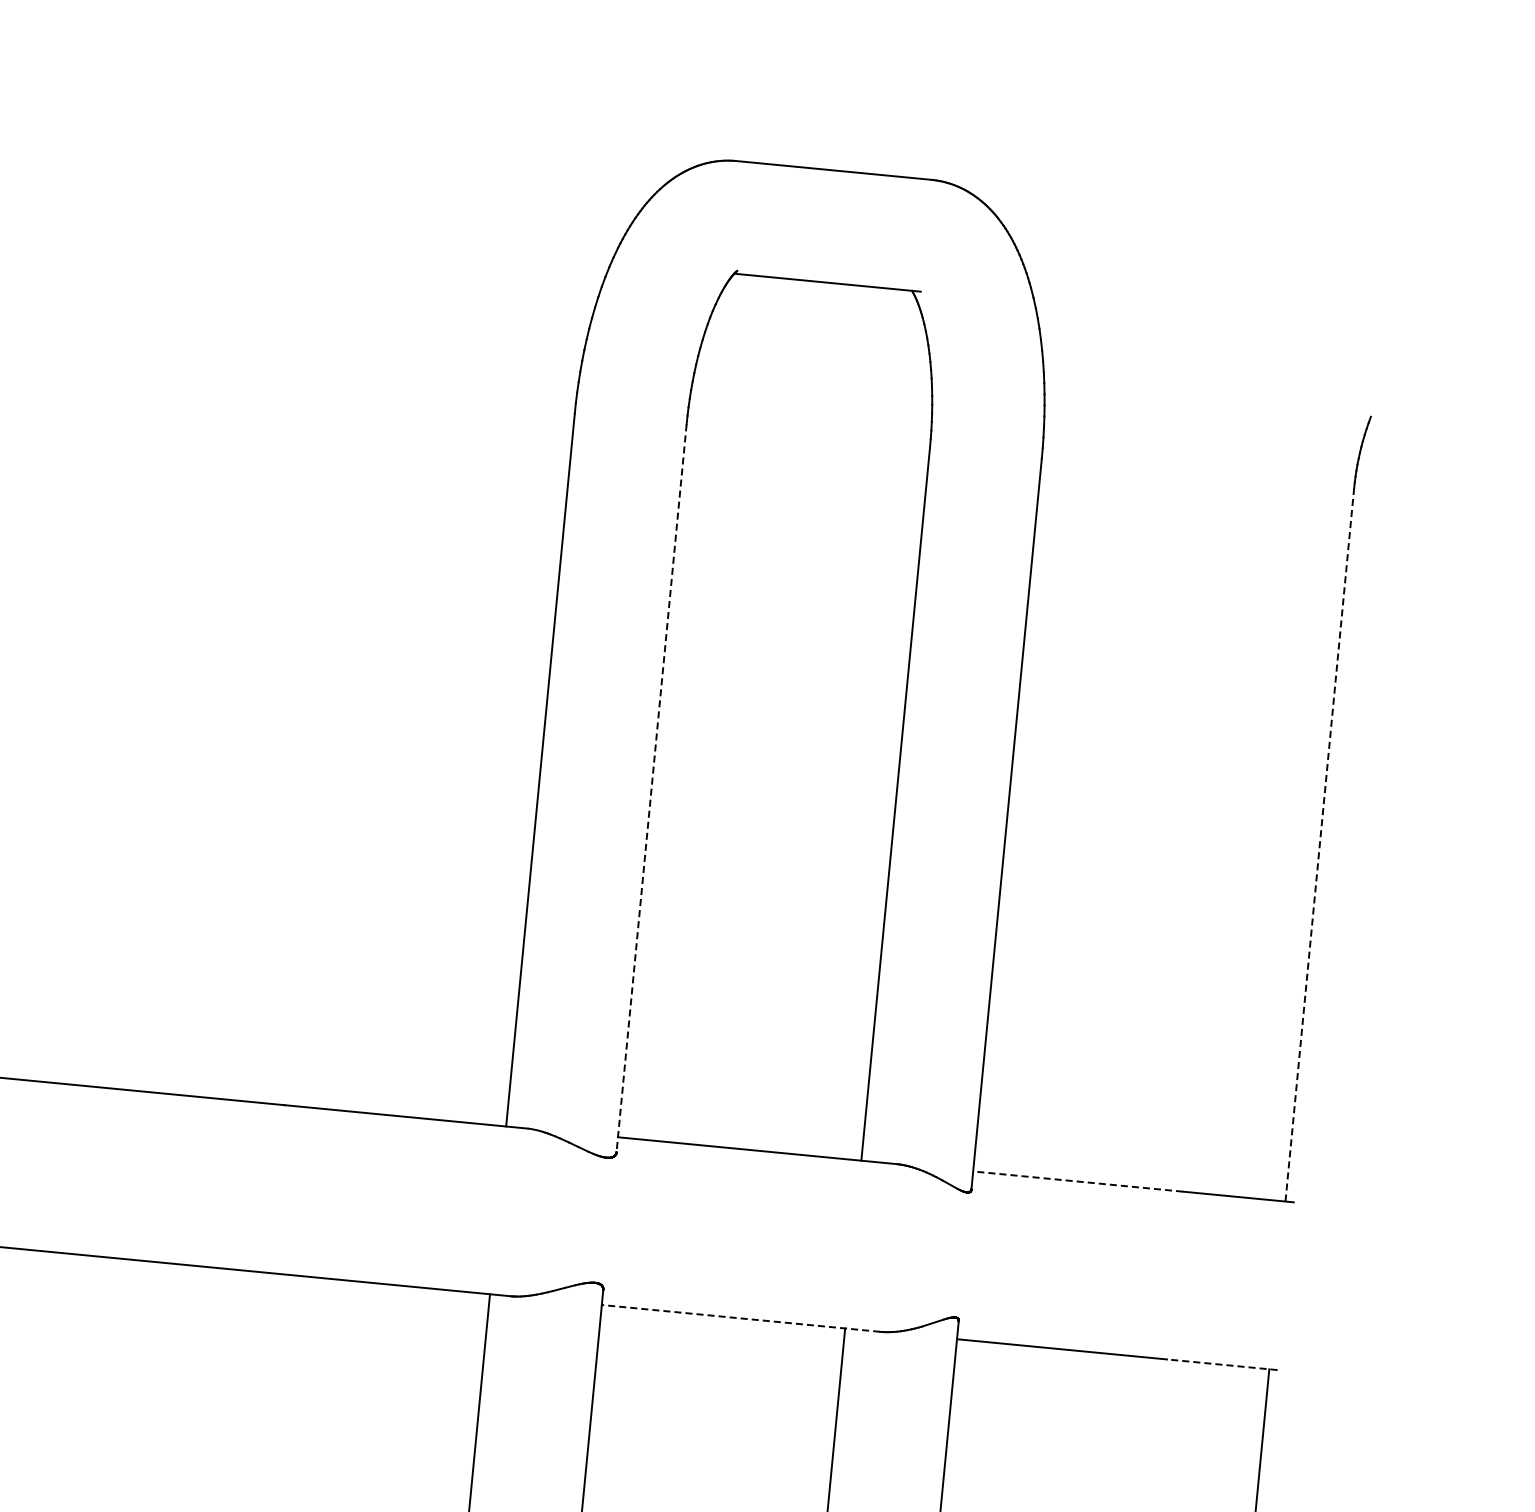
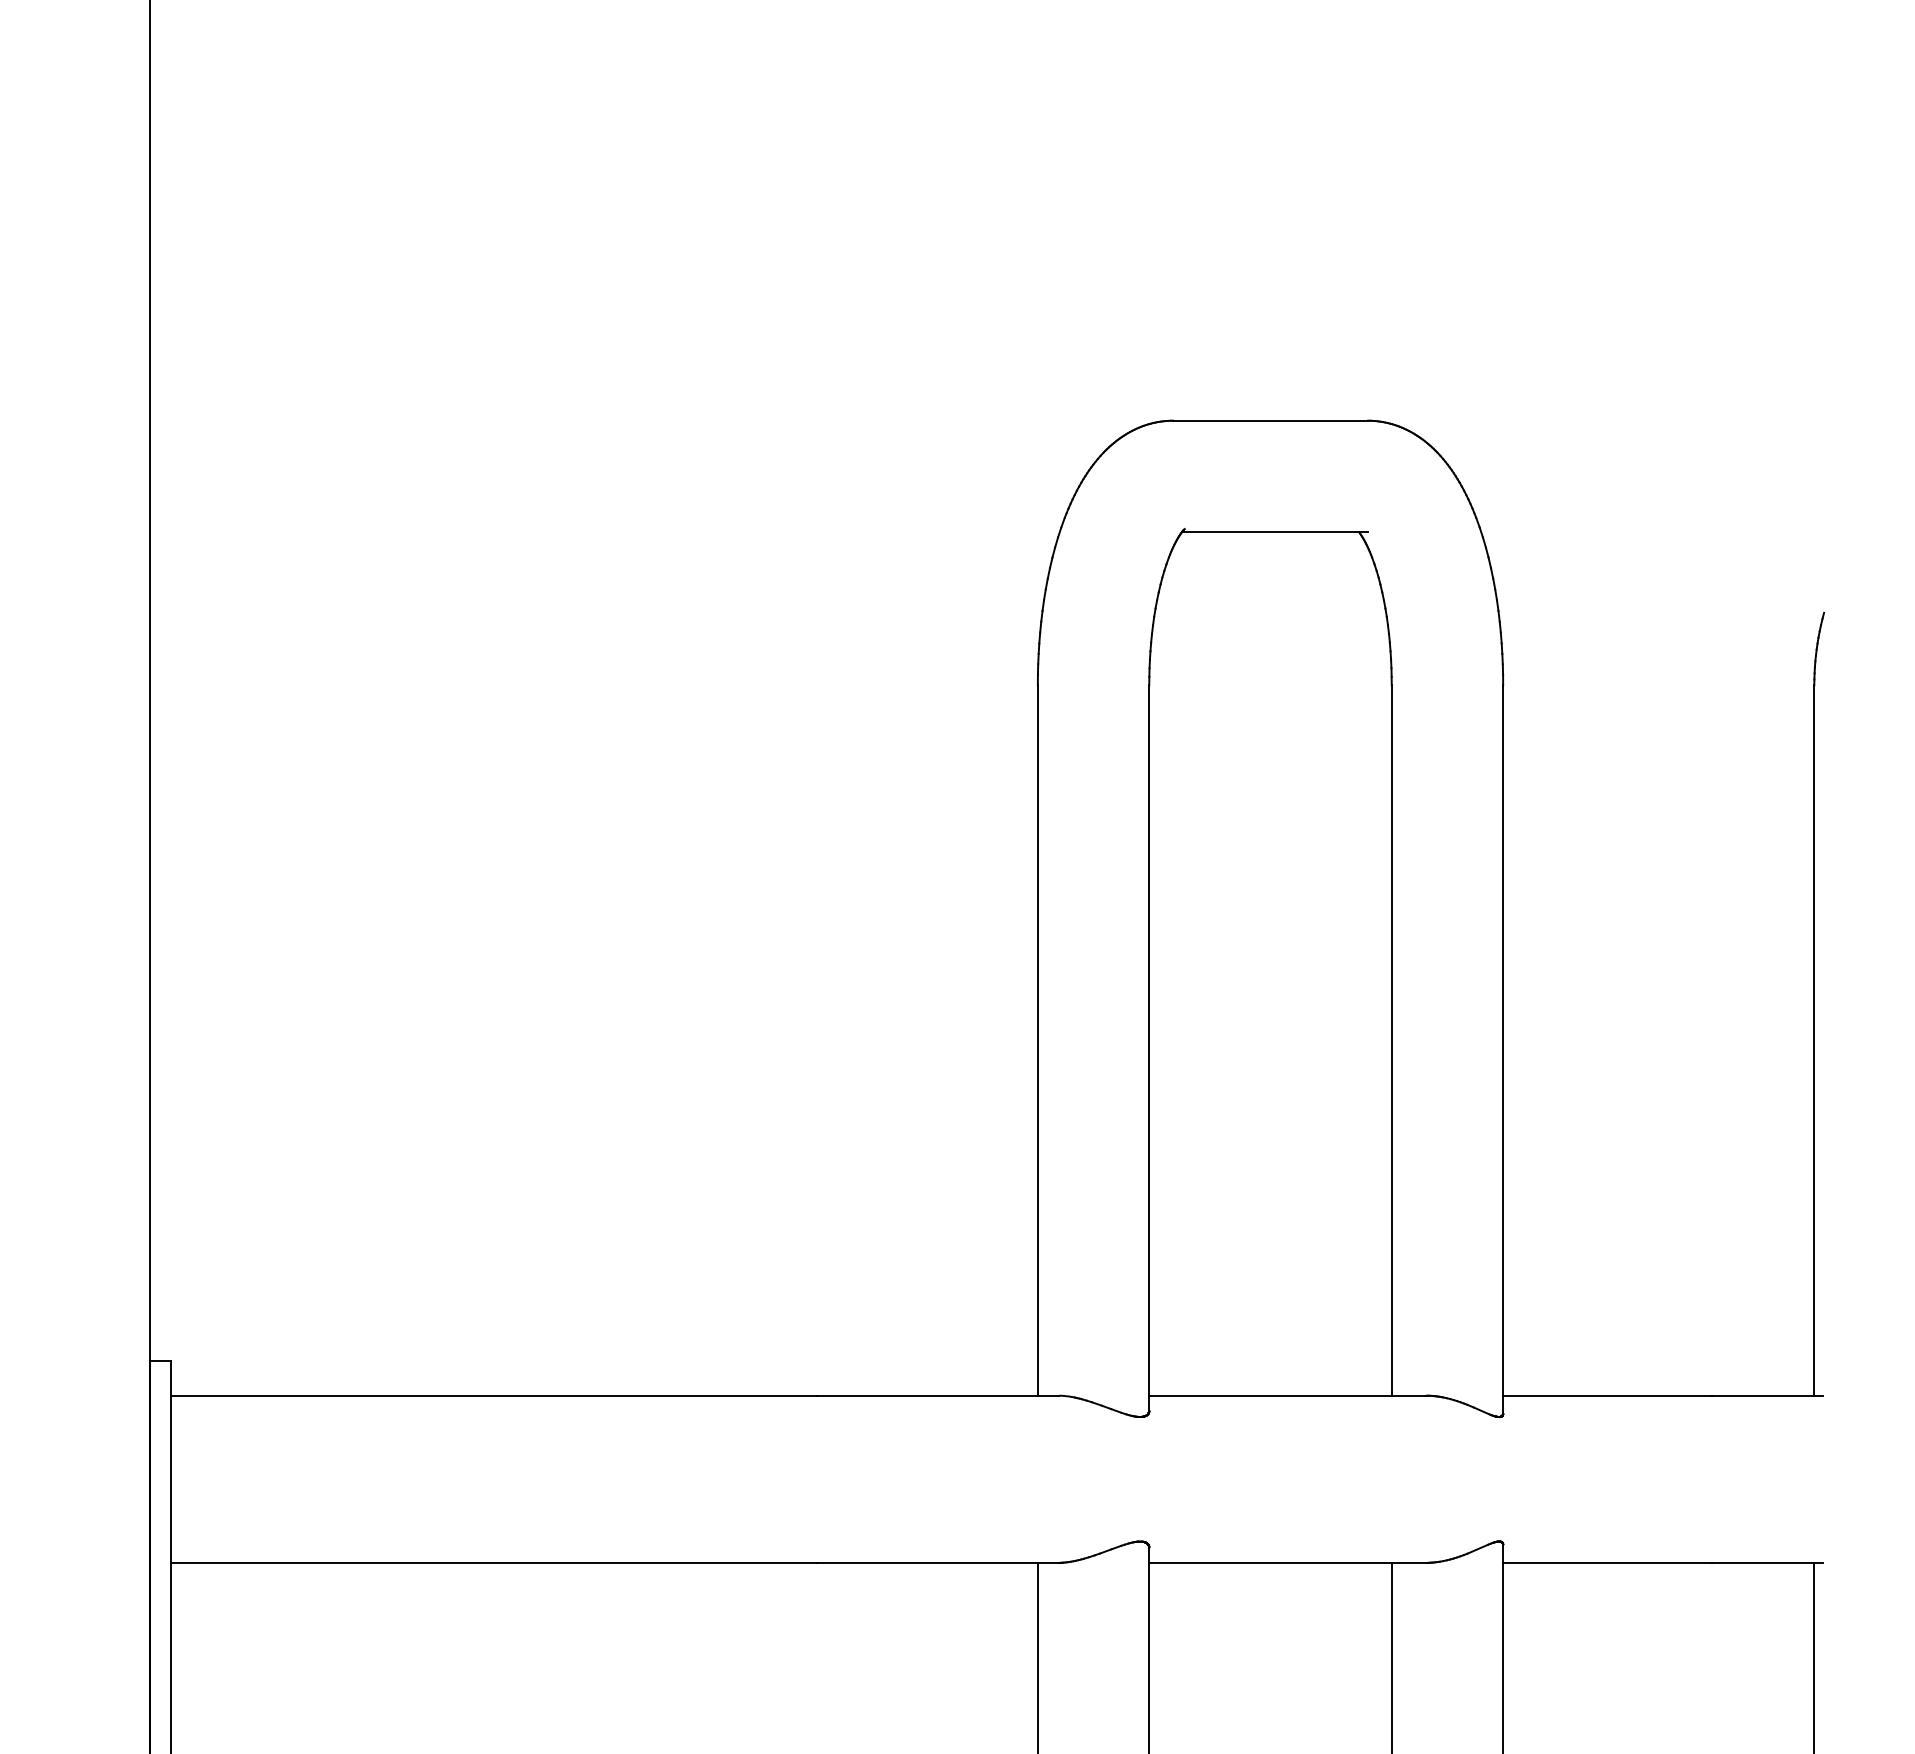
line: (651, 788) -> (1149, 1048), dashed -> solid
line: (1319, 845) -> (1814, 1040), dashed -> solid
line: (1077, 1181) -> (1607, 1395), dashed -> solid
line: (740, 1318) -> (1287, 1562), dashed -> solid
line: (1221, 1364) -> (1766, 1562), dashed -> solid

